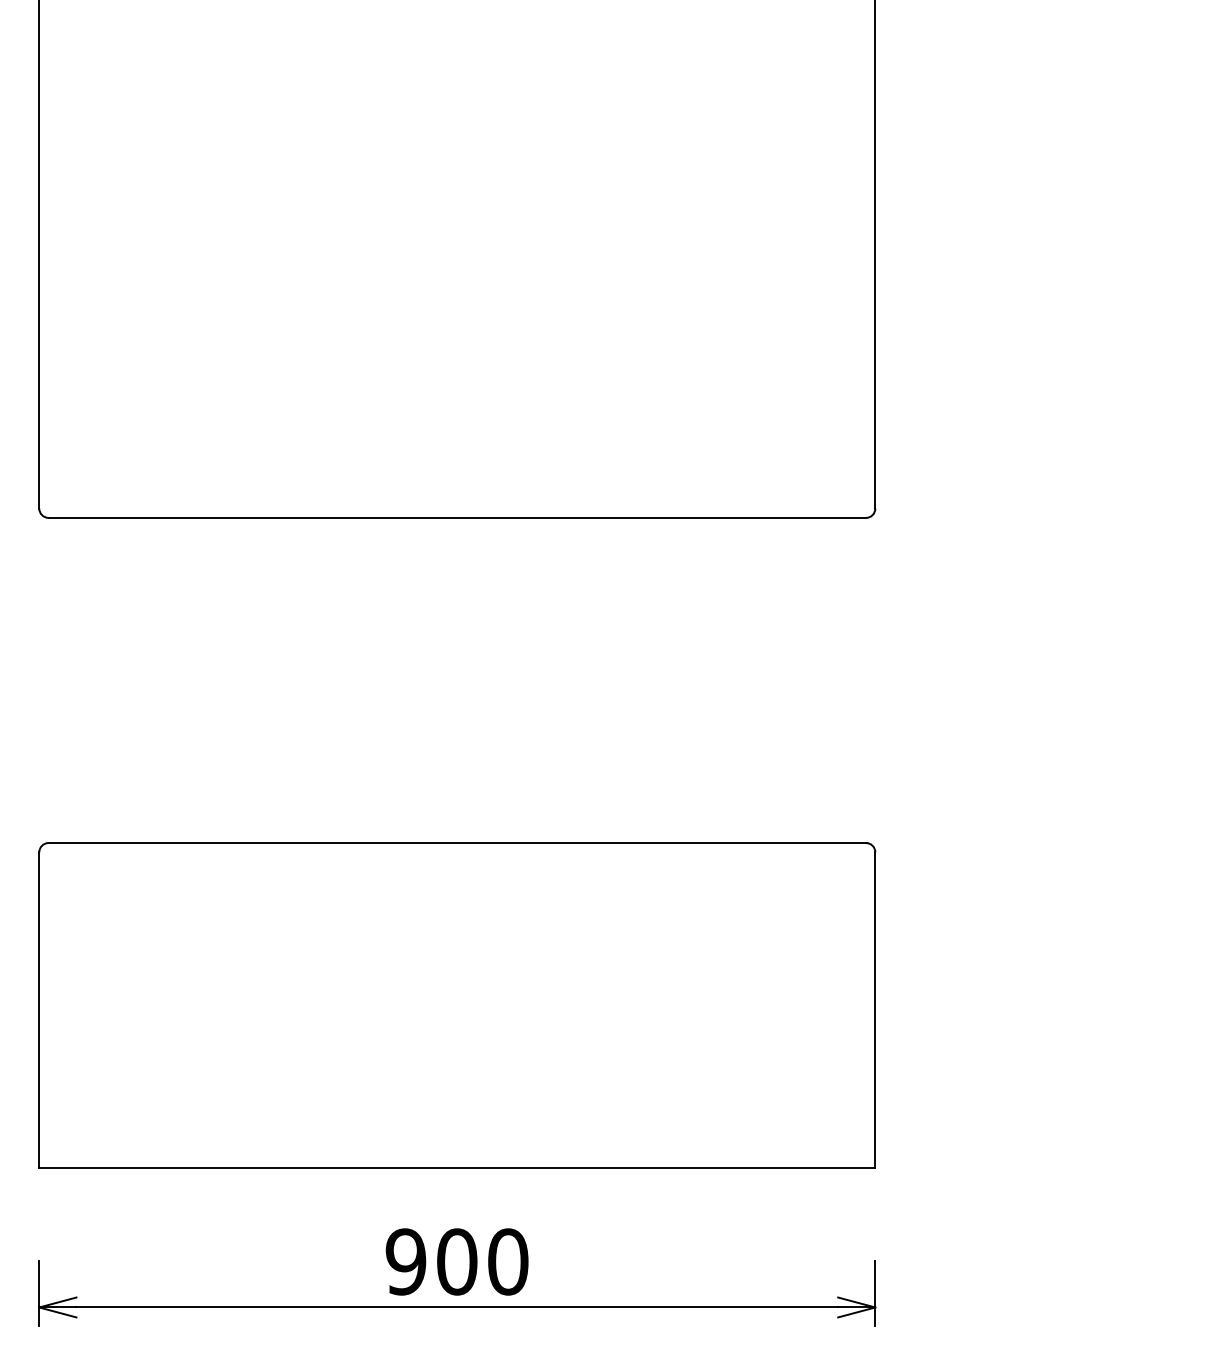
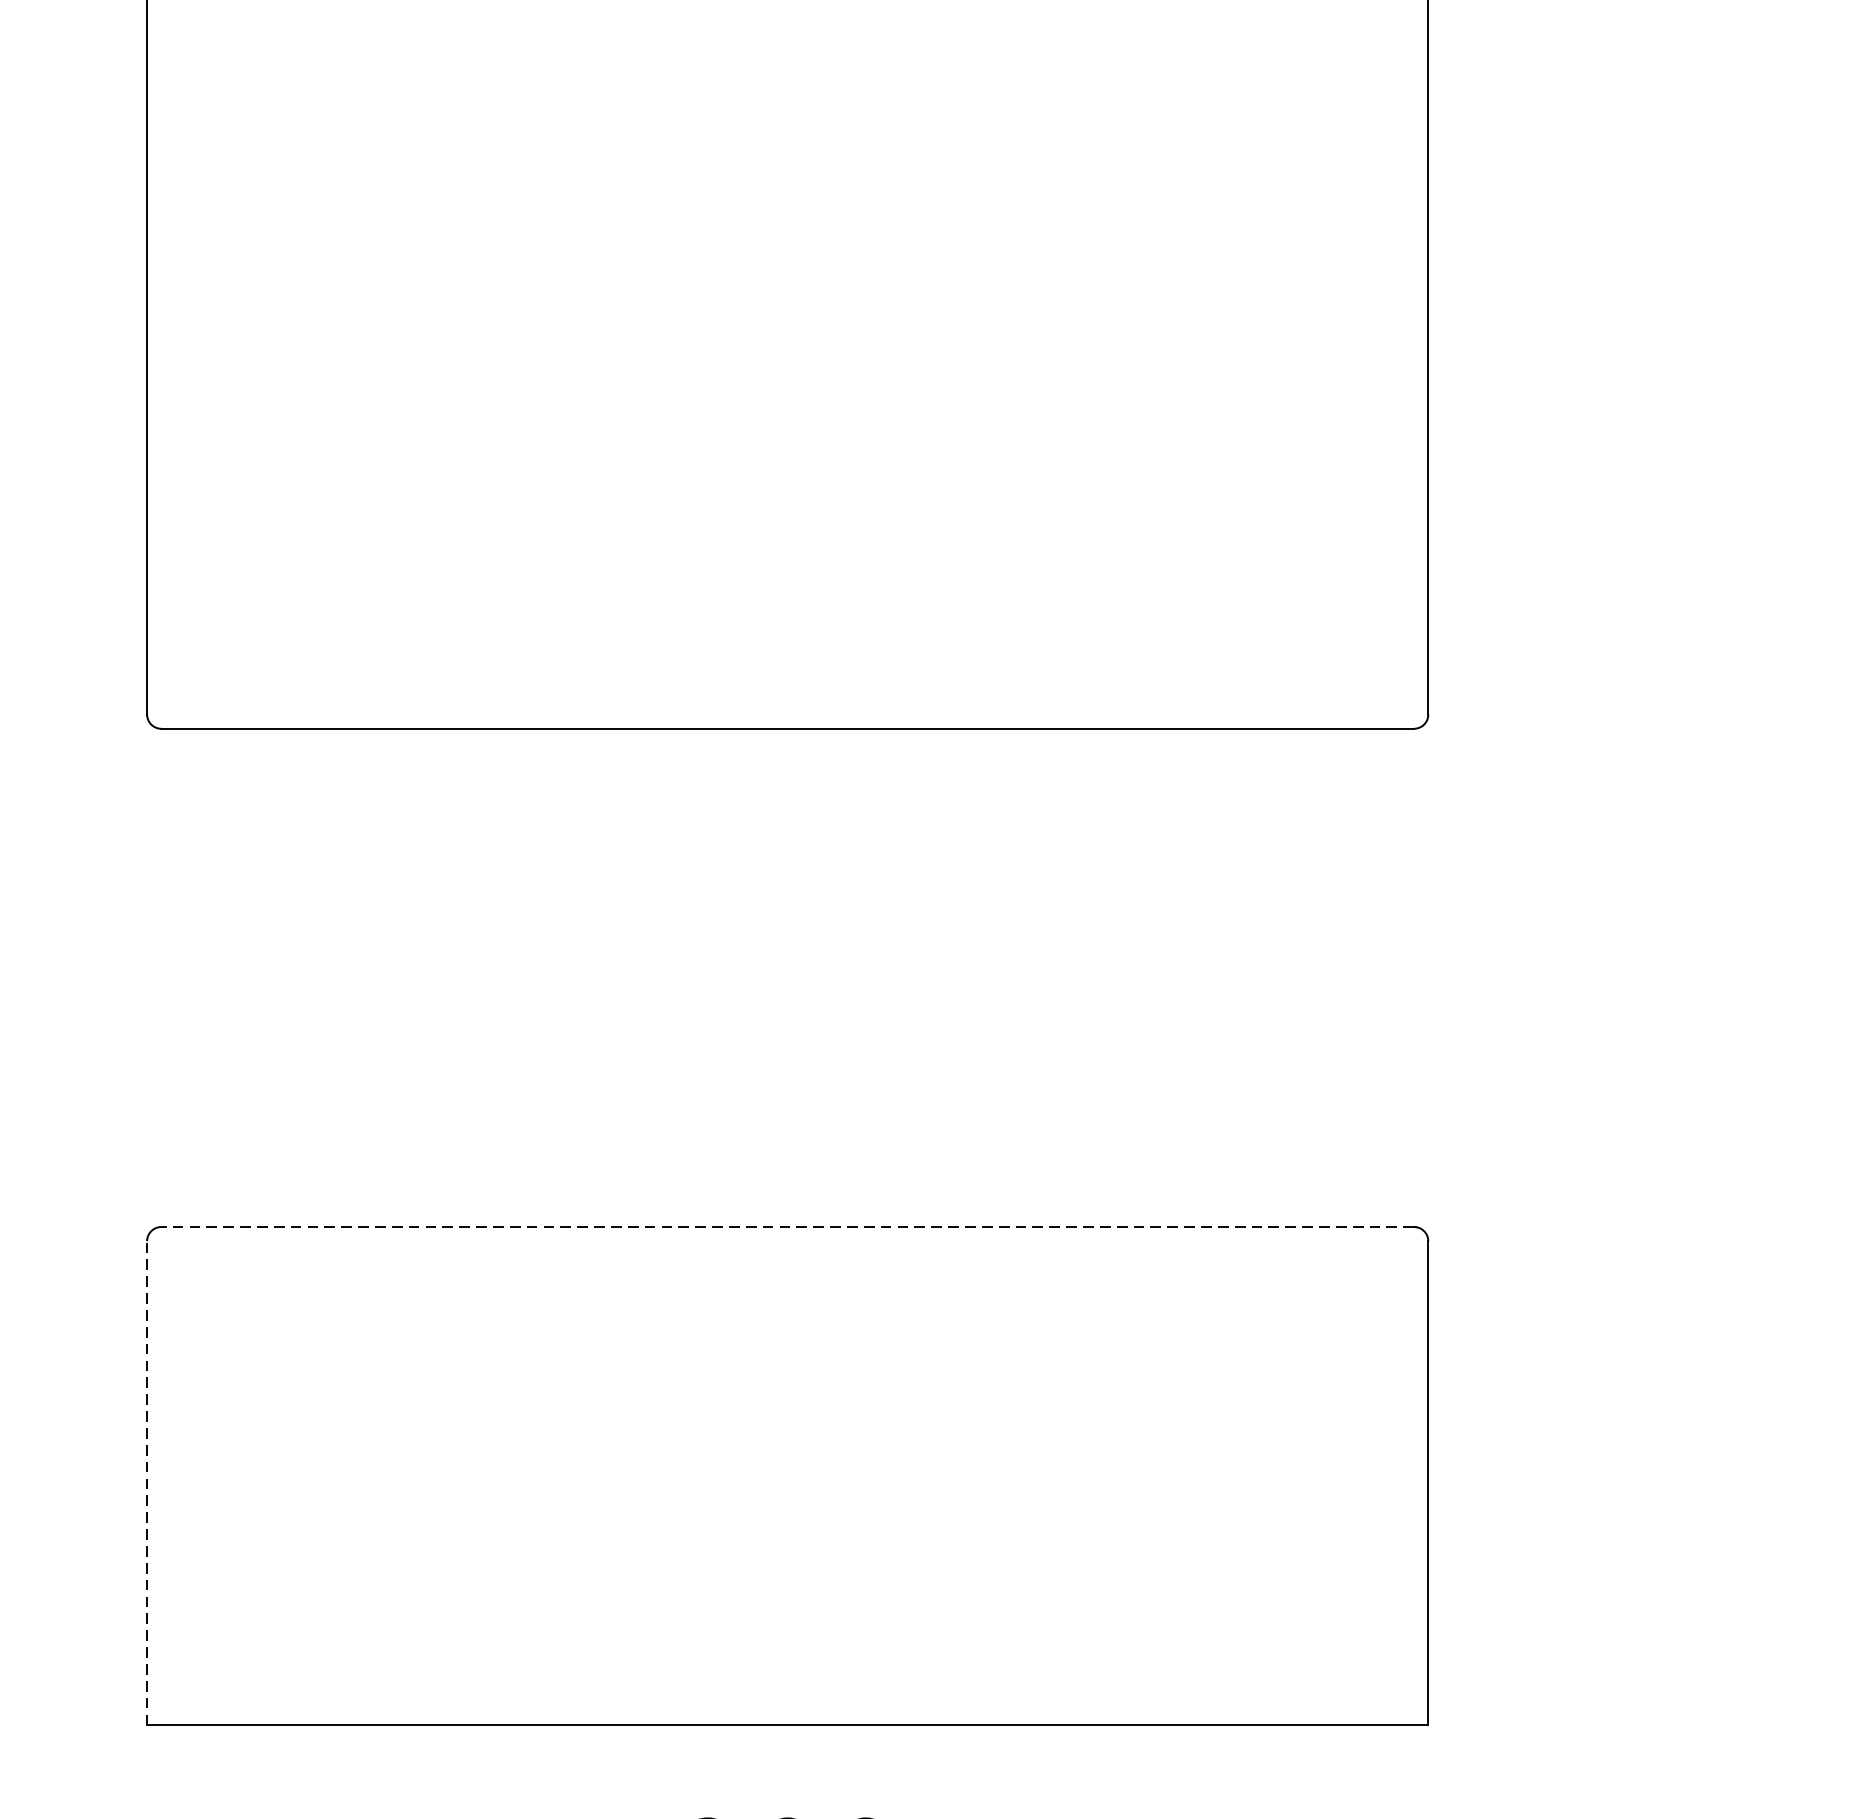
line: (457, 843) -> (787, 1227), solid -> dashed
line: (39, 1010) -> (147, 1483), solid -> dashed

